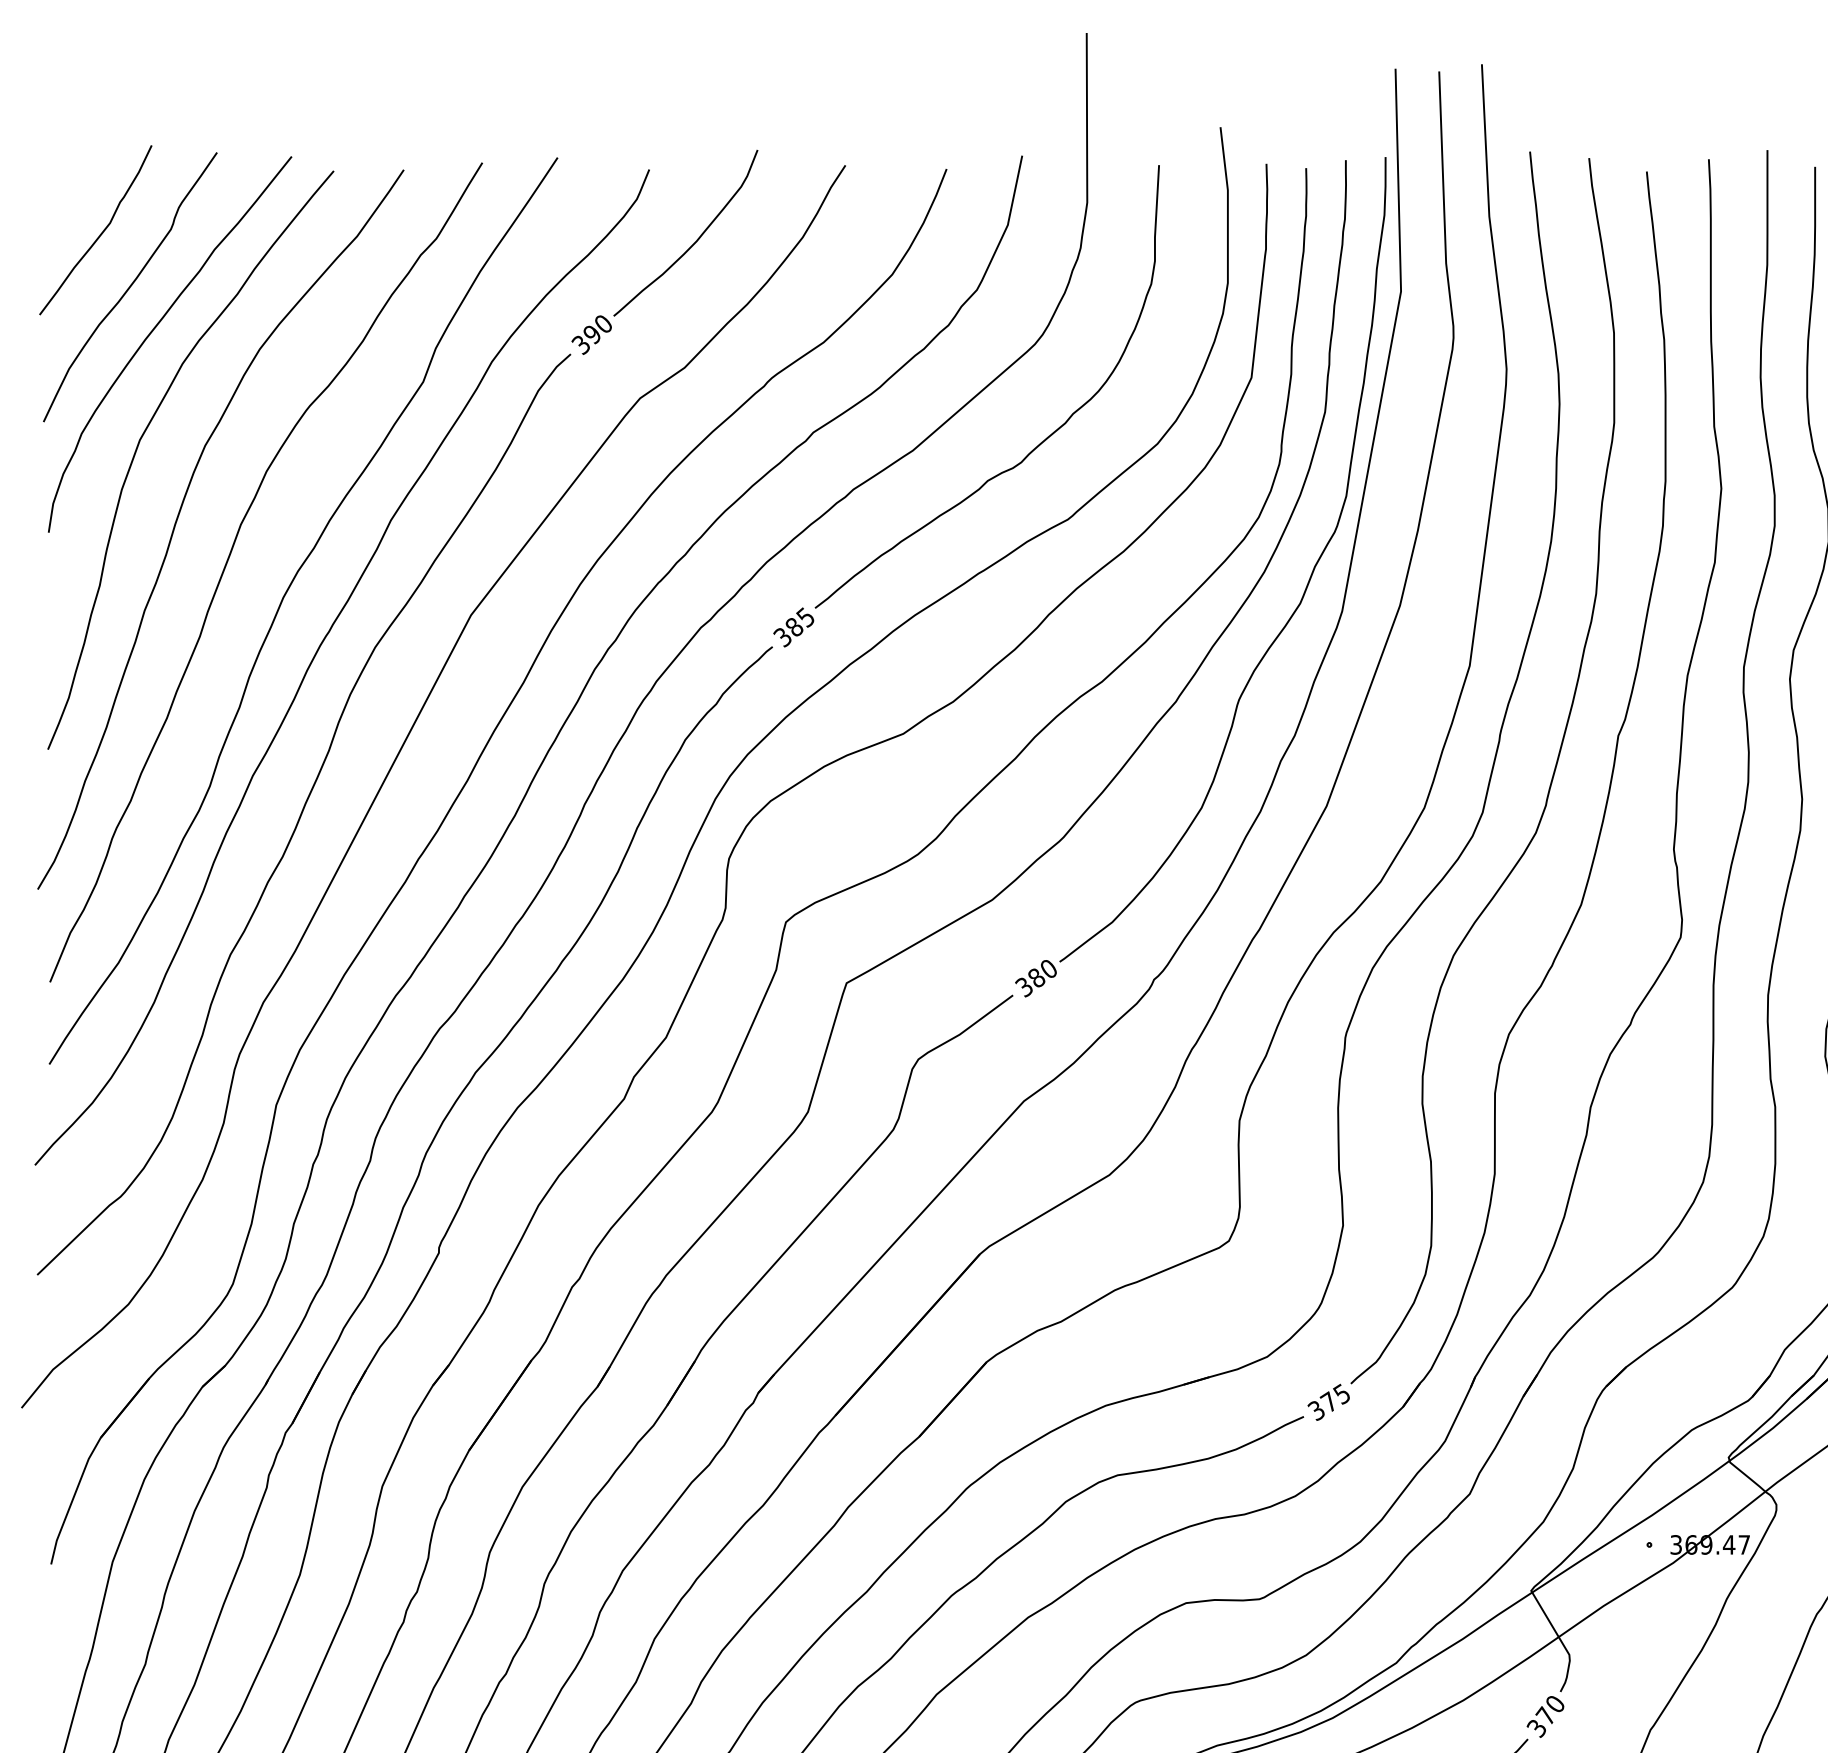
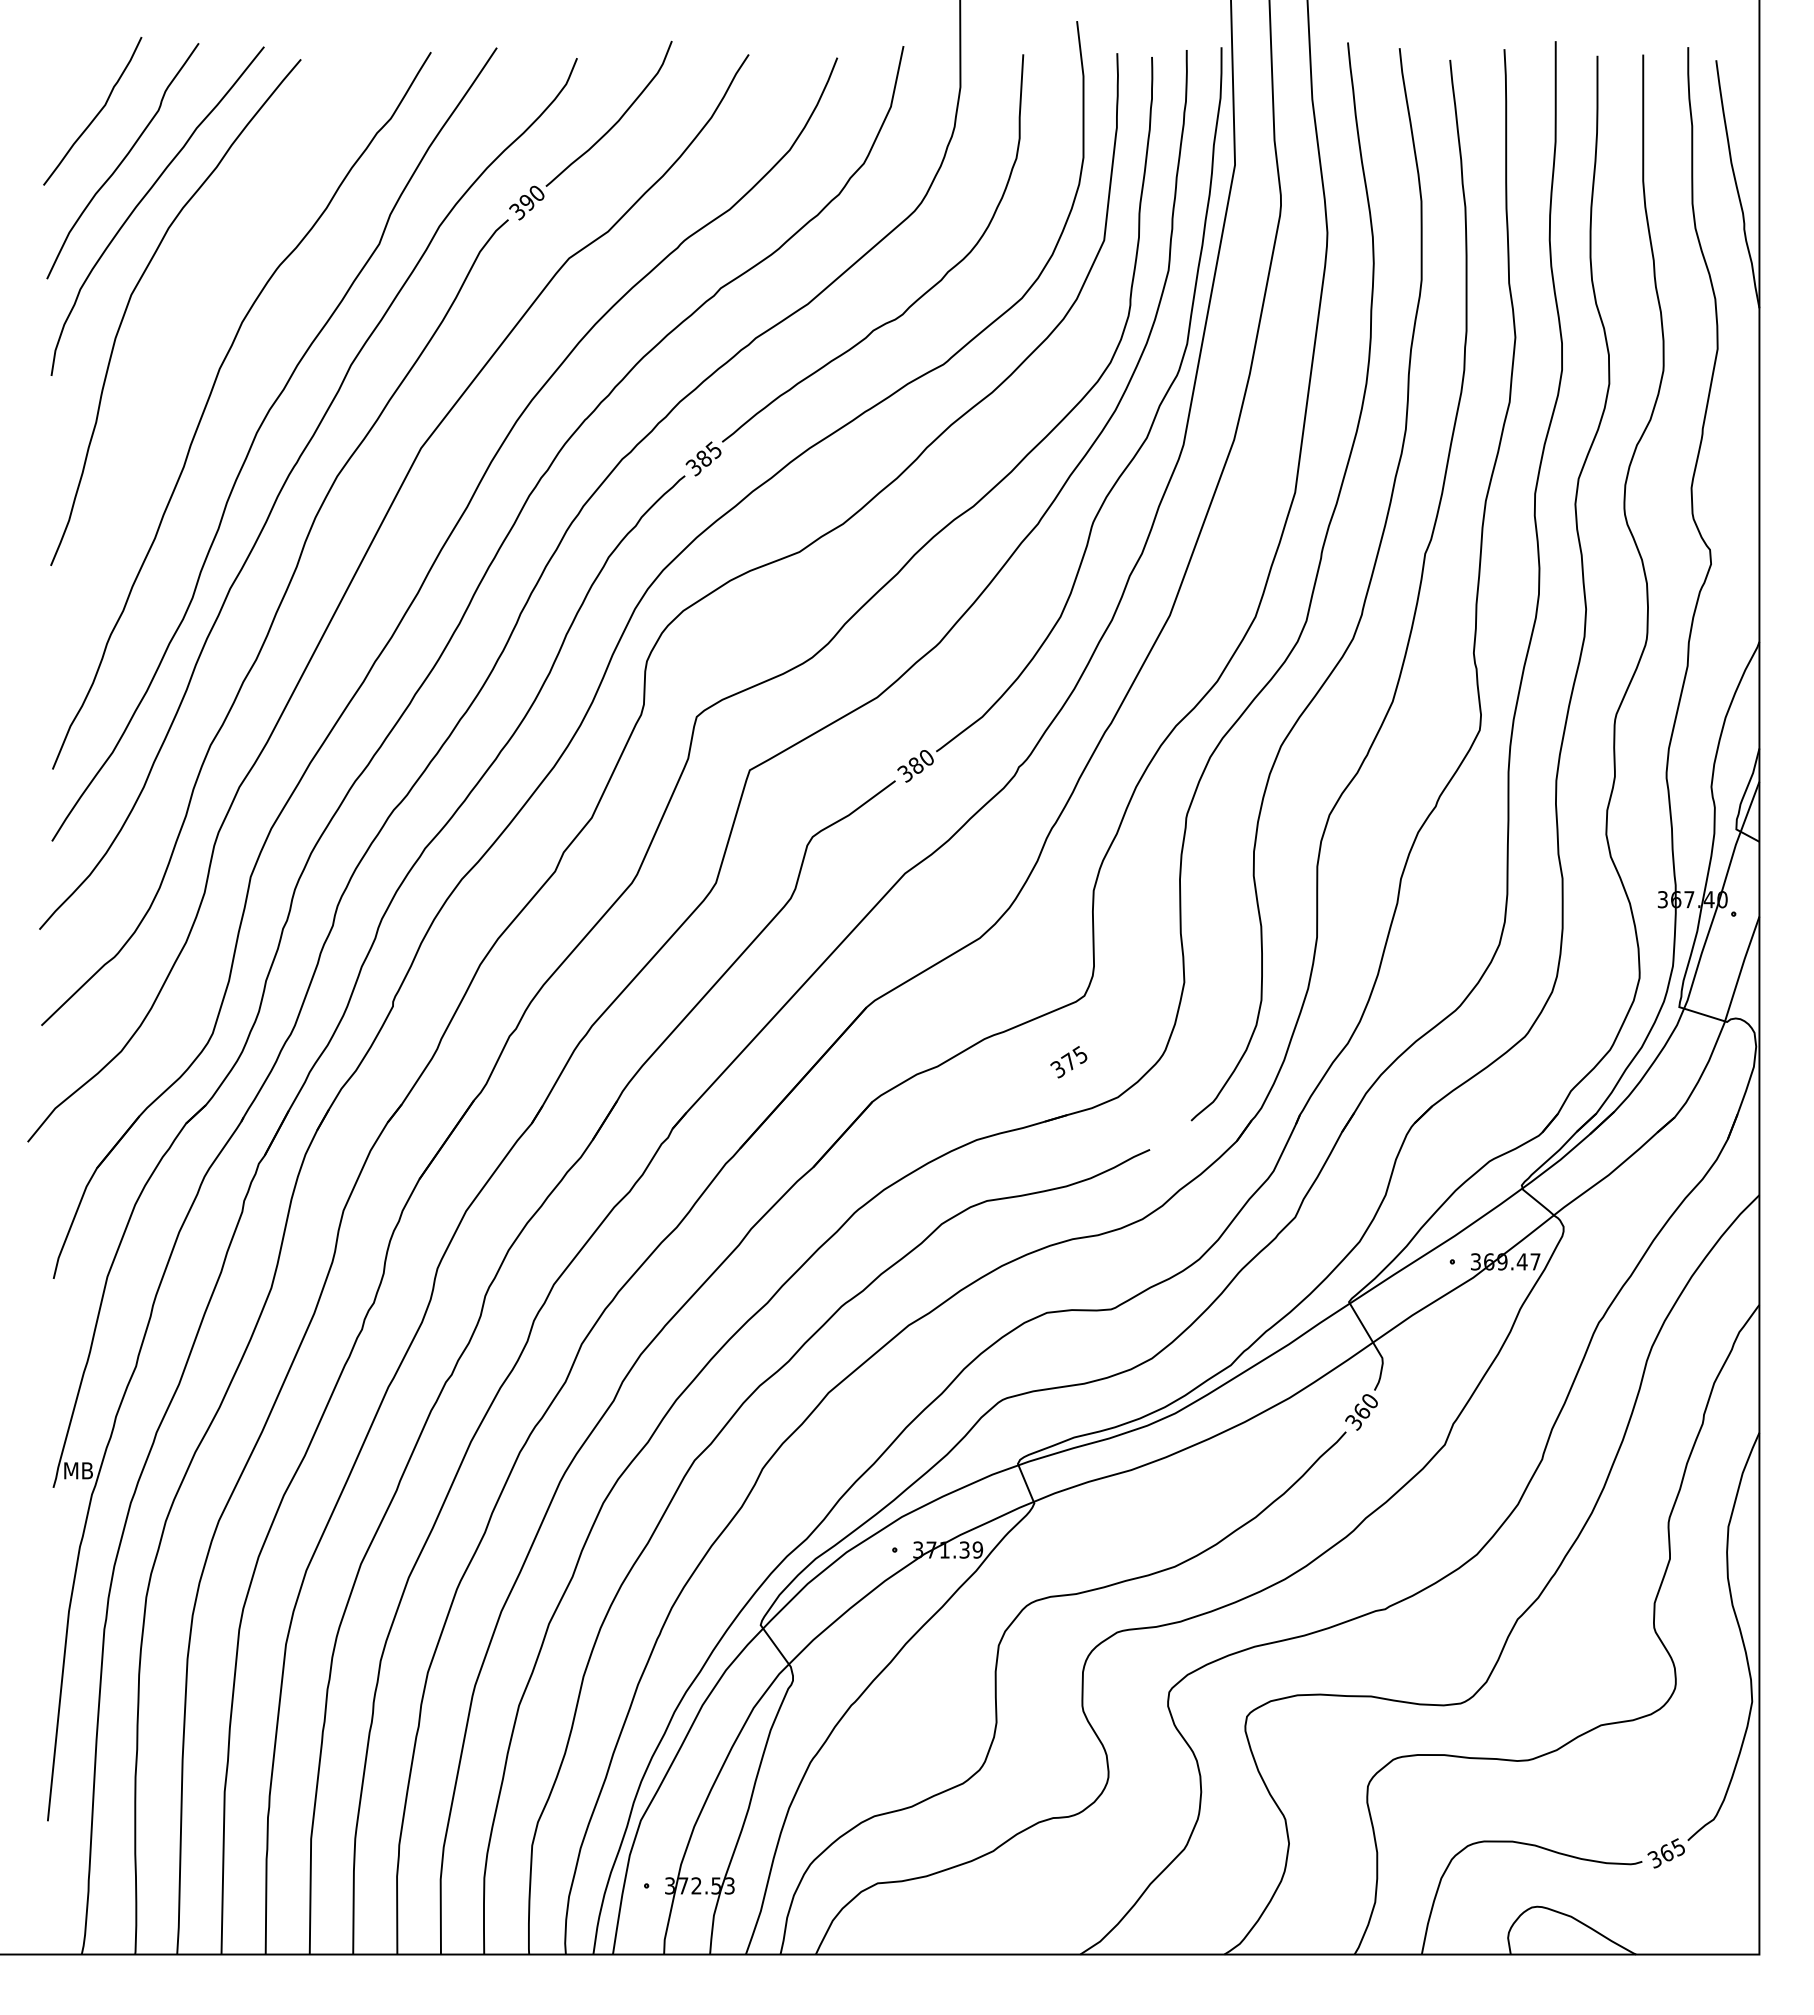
curve: (180, 514) -> (166, 360), removed
text: (1328, 1402) -> (1068, 1062), moved
text: (1545, 1714) -> (1361, 1410), 370 -> 360

